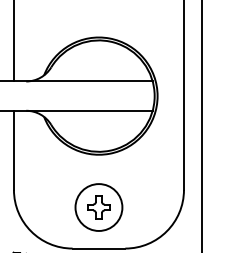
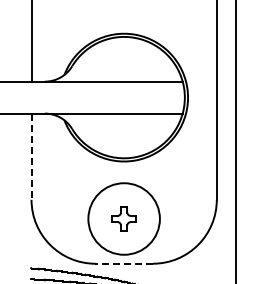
line: (13, 151) -> (31, 157), solid -> dashed
circle: (98, 207) -> (123, 218), size x1.4
line: (99, 248) -> (124, 263), solid -> dashed

